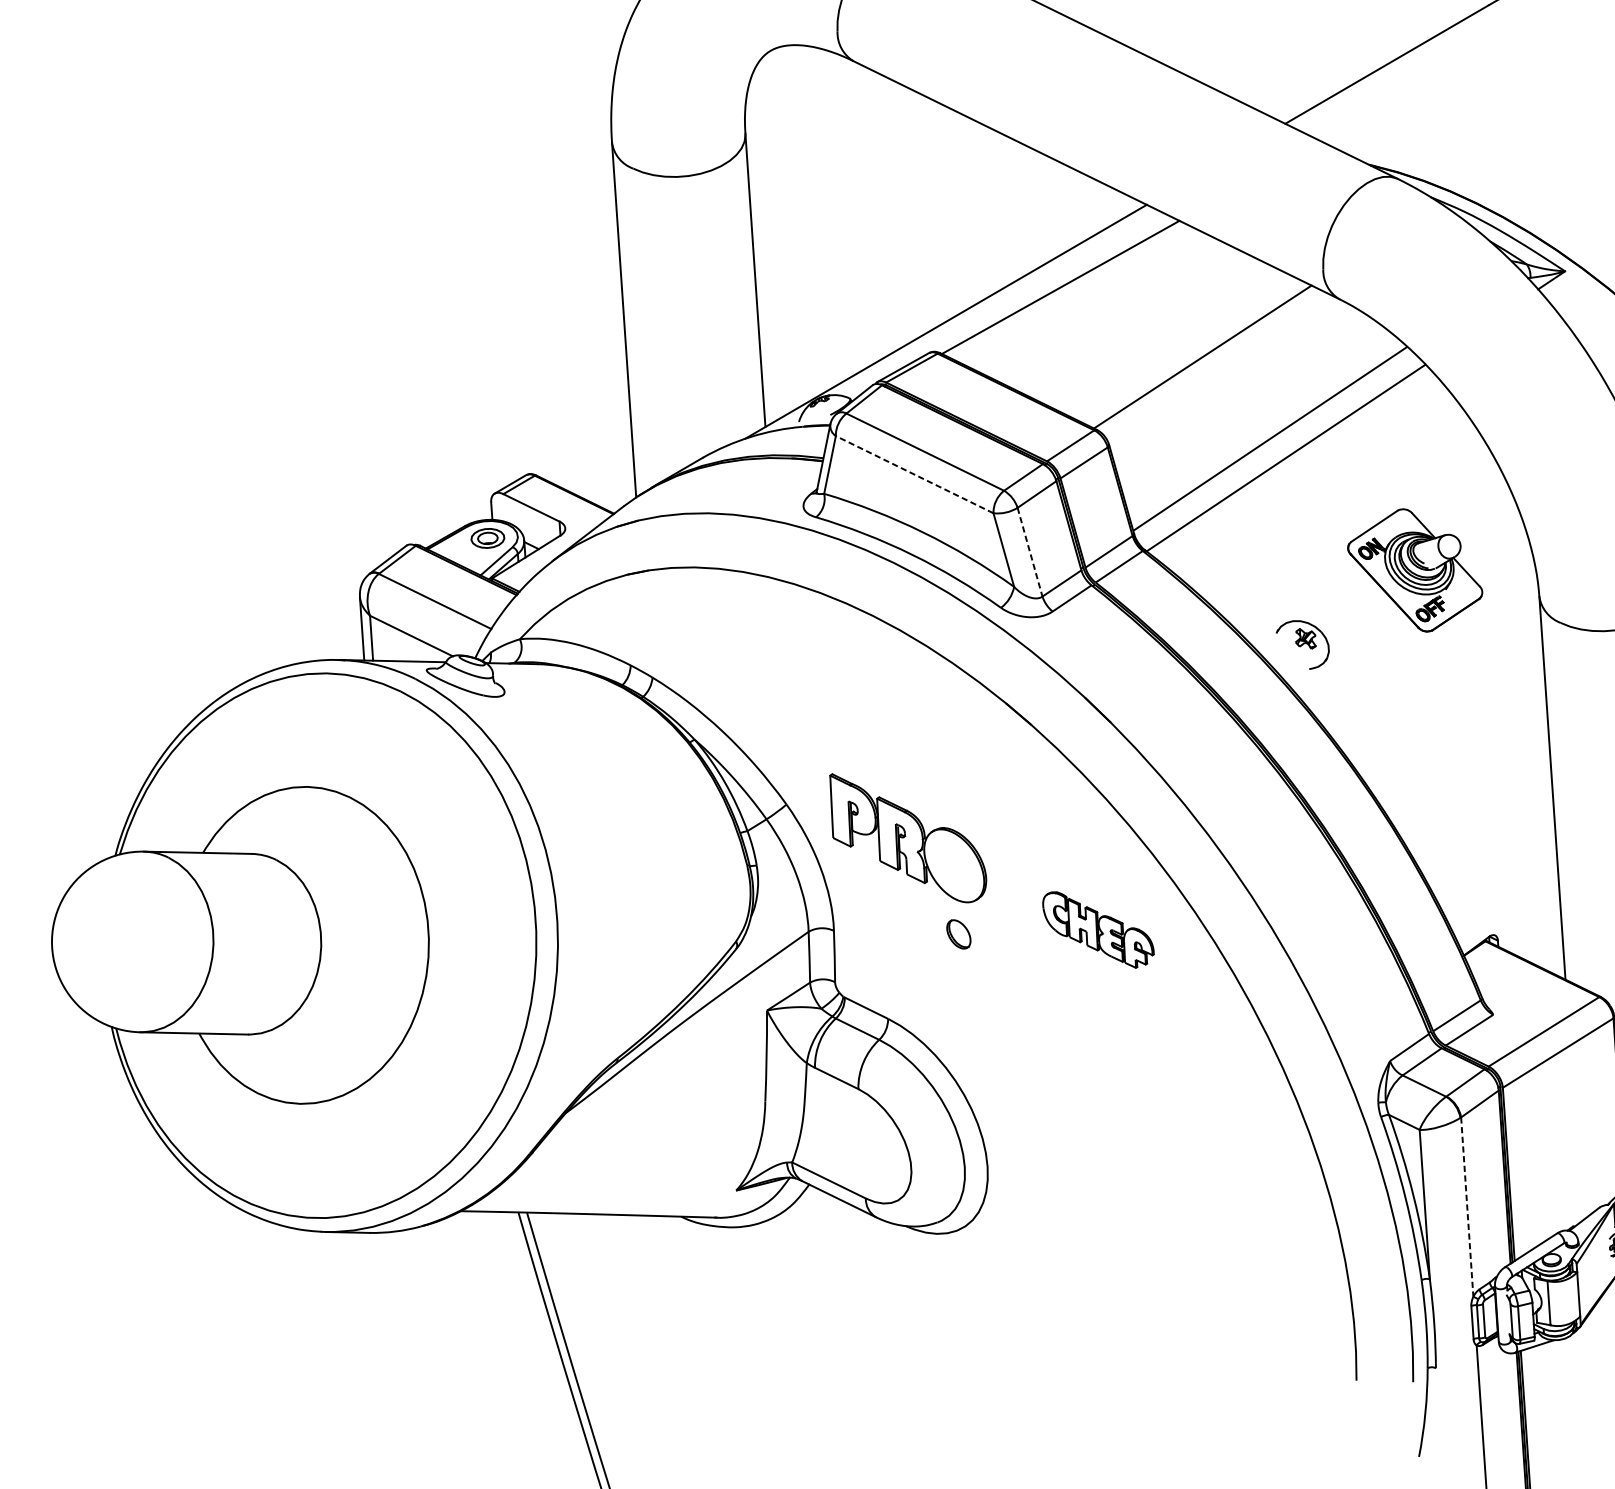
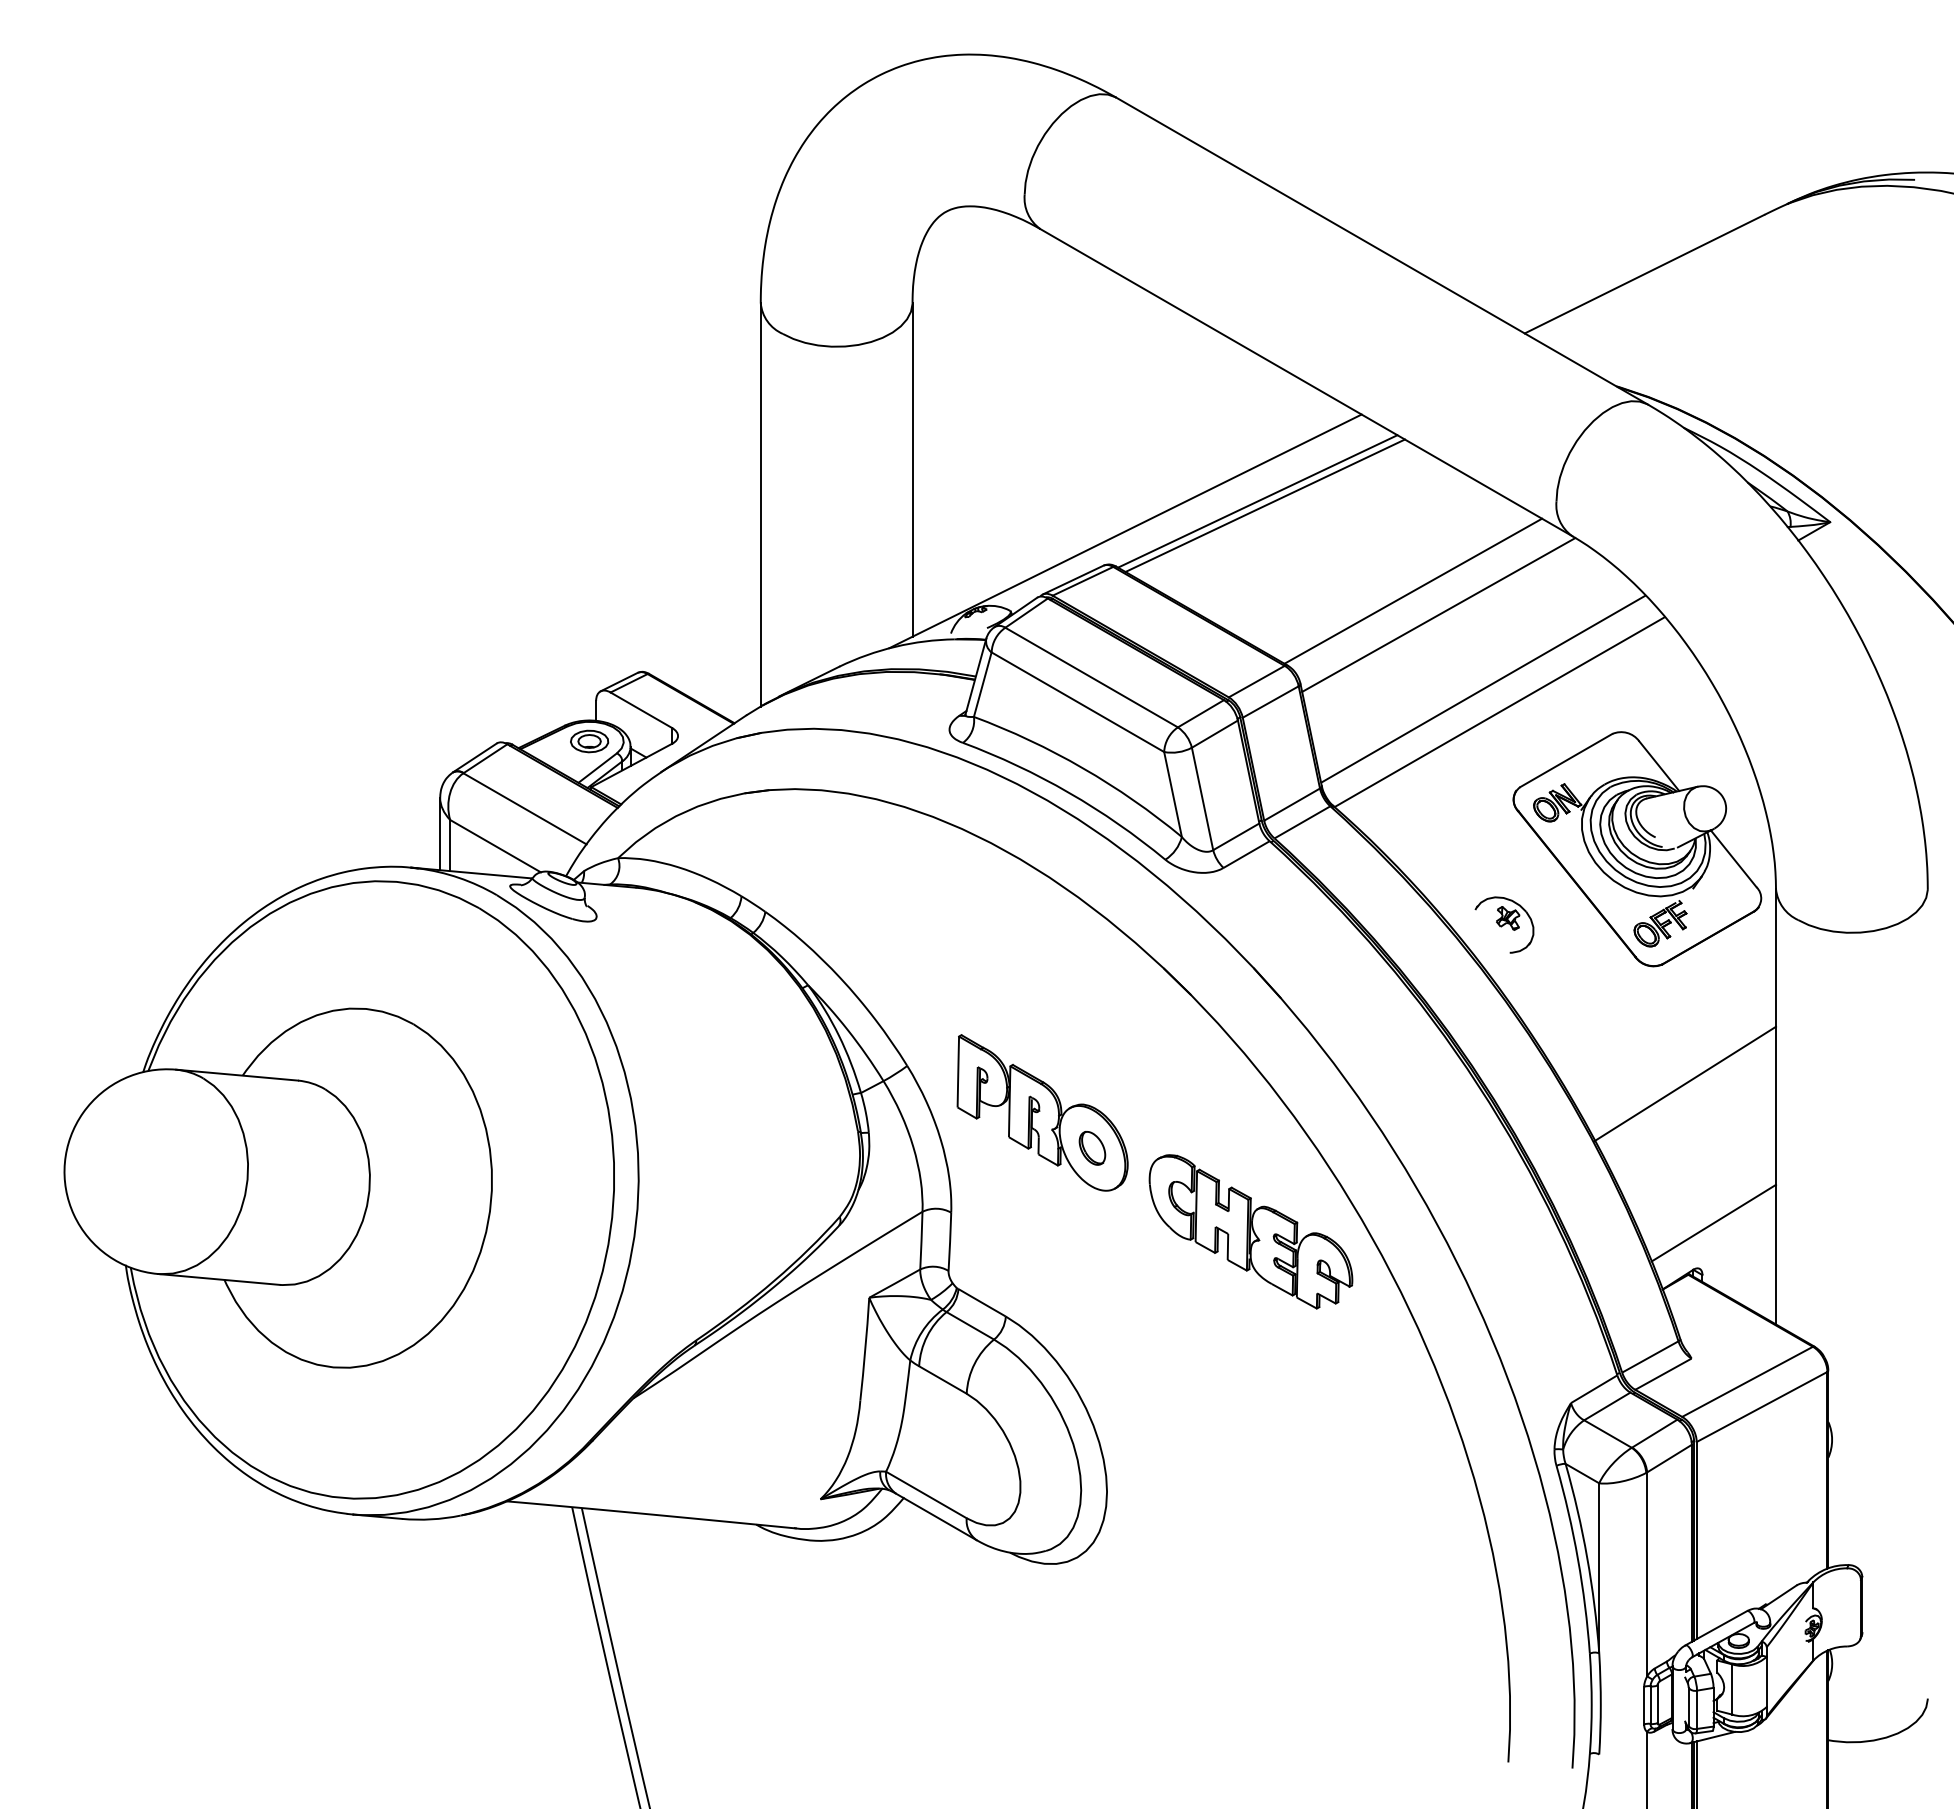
line: (1066, 290) -> (1264, 505), added
line: (1226, 375) -> (1438, 614), added
line: (914, 474) -> (1077, 702), dashed -> solid
line: (1030, 552) -> (1202, 799), dashed -> solid
part: (1415, 570) -> (1637, 849), size x1.67
line: (1471, 773) -> (1685, 1083), added
line: (1504, 893) -> (1713, 1222), added
part: (1098, 929) -> (1250, 1231), size x1.67
part: (958, 934) -> (1092, 1148), moved
line: (1467, 1207) -> (1647, 1574), dashed -> solid

